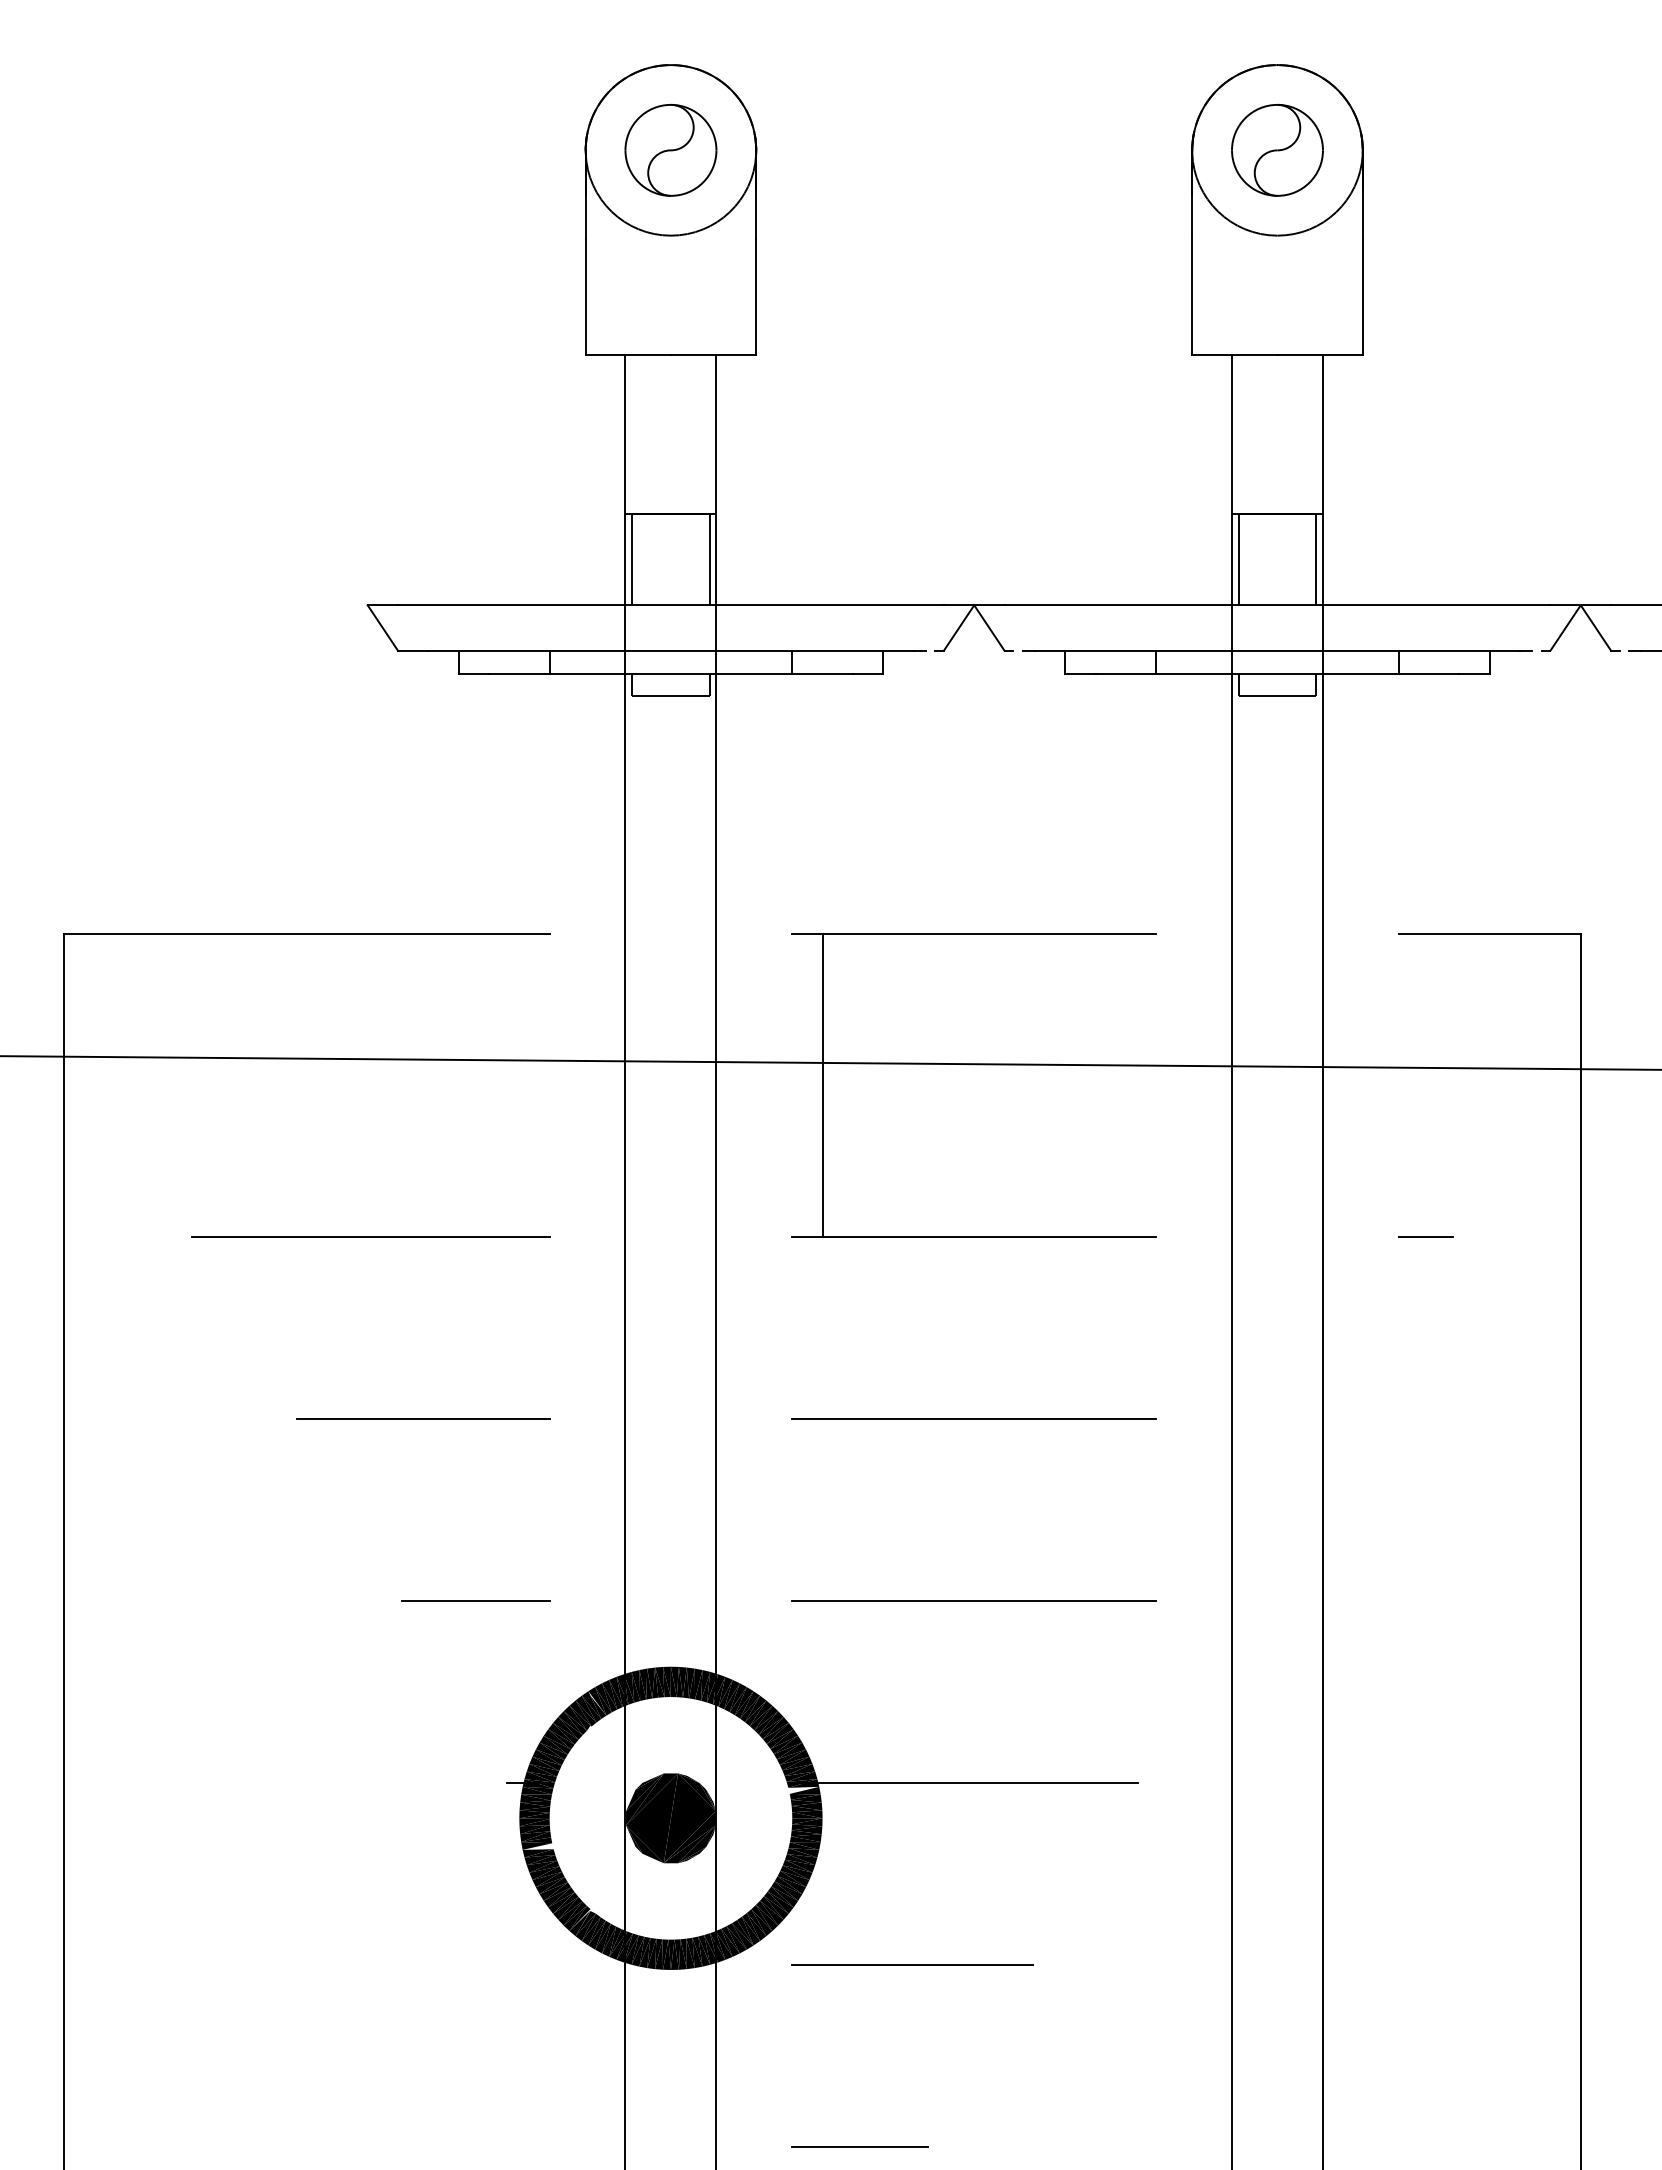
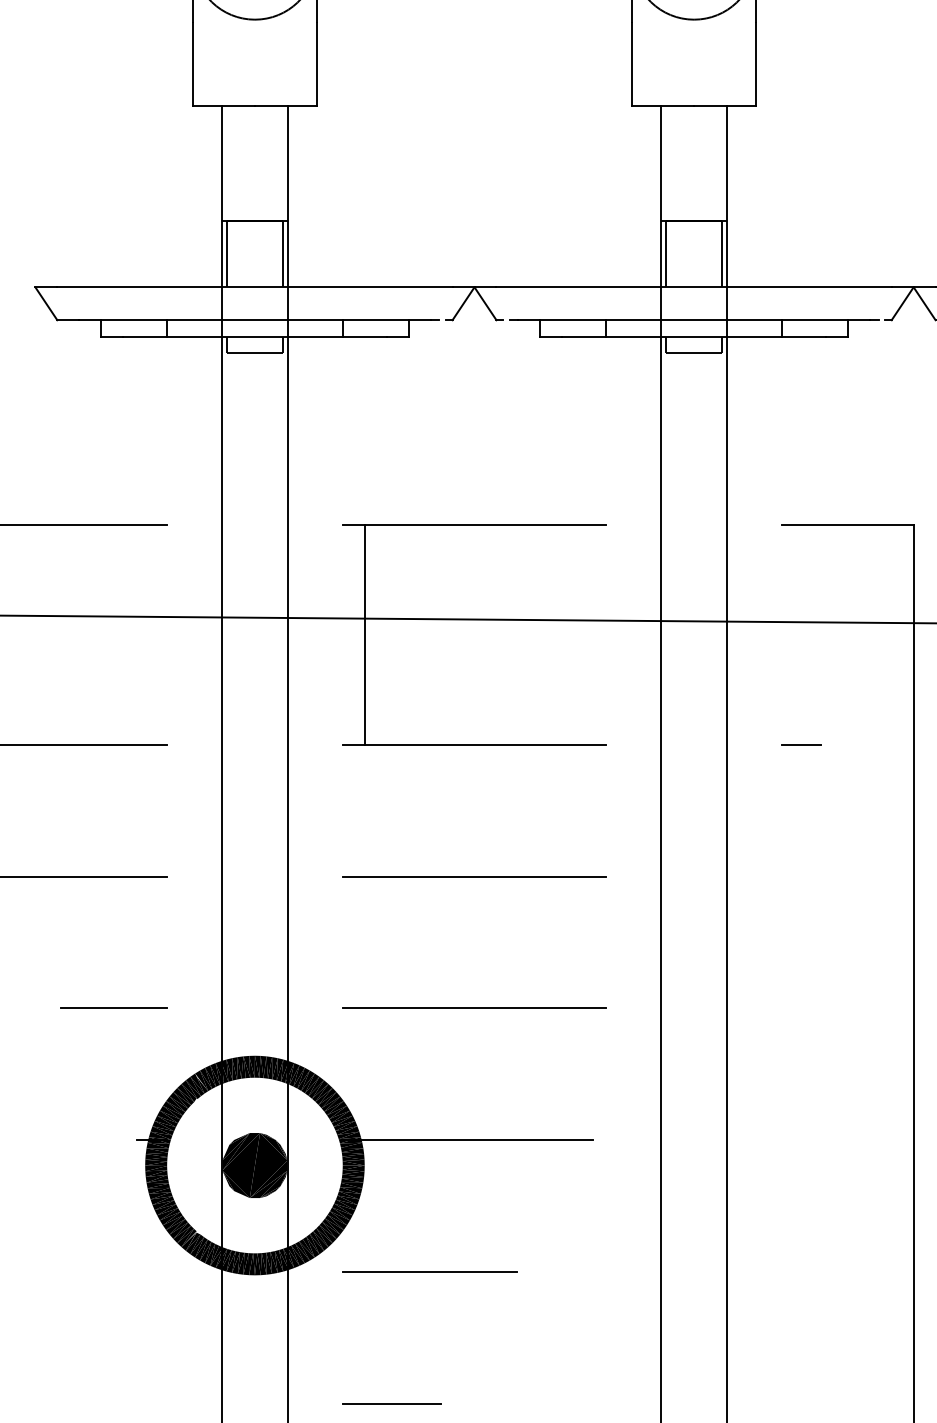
fill: (803, 1789) -> (350, 1144), added
fill: (537, 1846) -> (158, 1185), added

